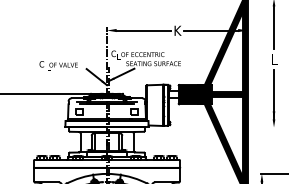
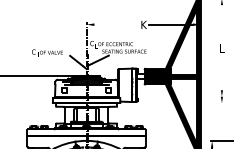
line: (273, 27) -> (221, 22), removed
line: (143, 30) -> (116, 24), removed
line: (273, 94) -> (221, 76), removed

